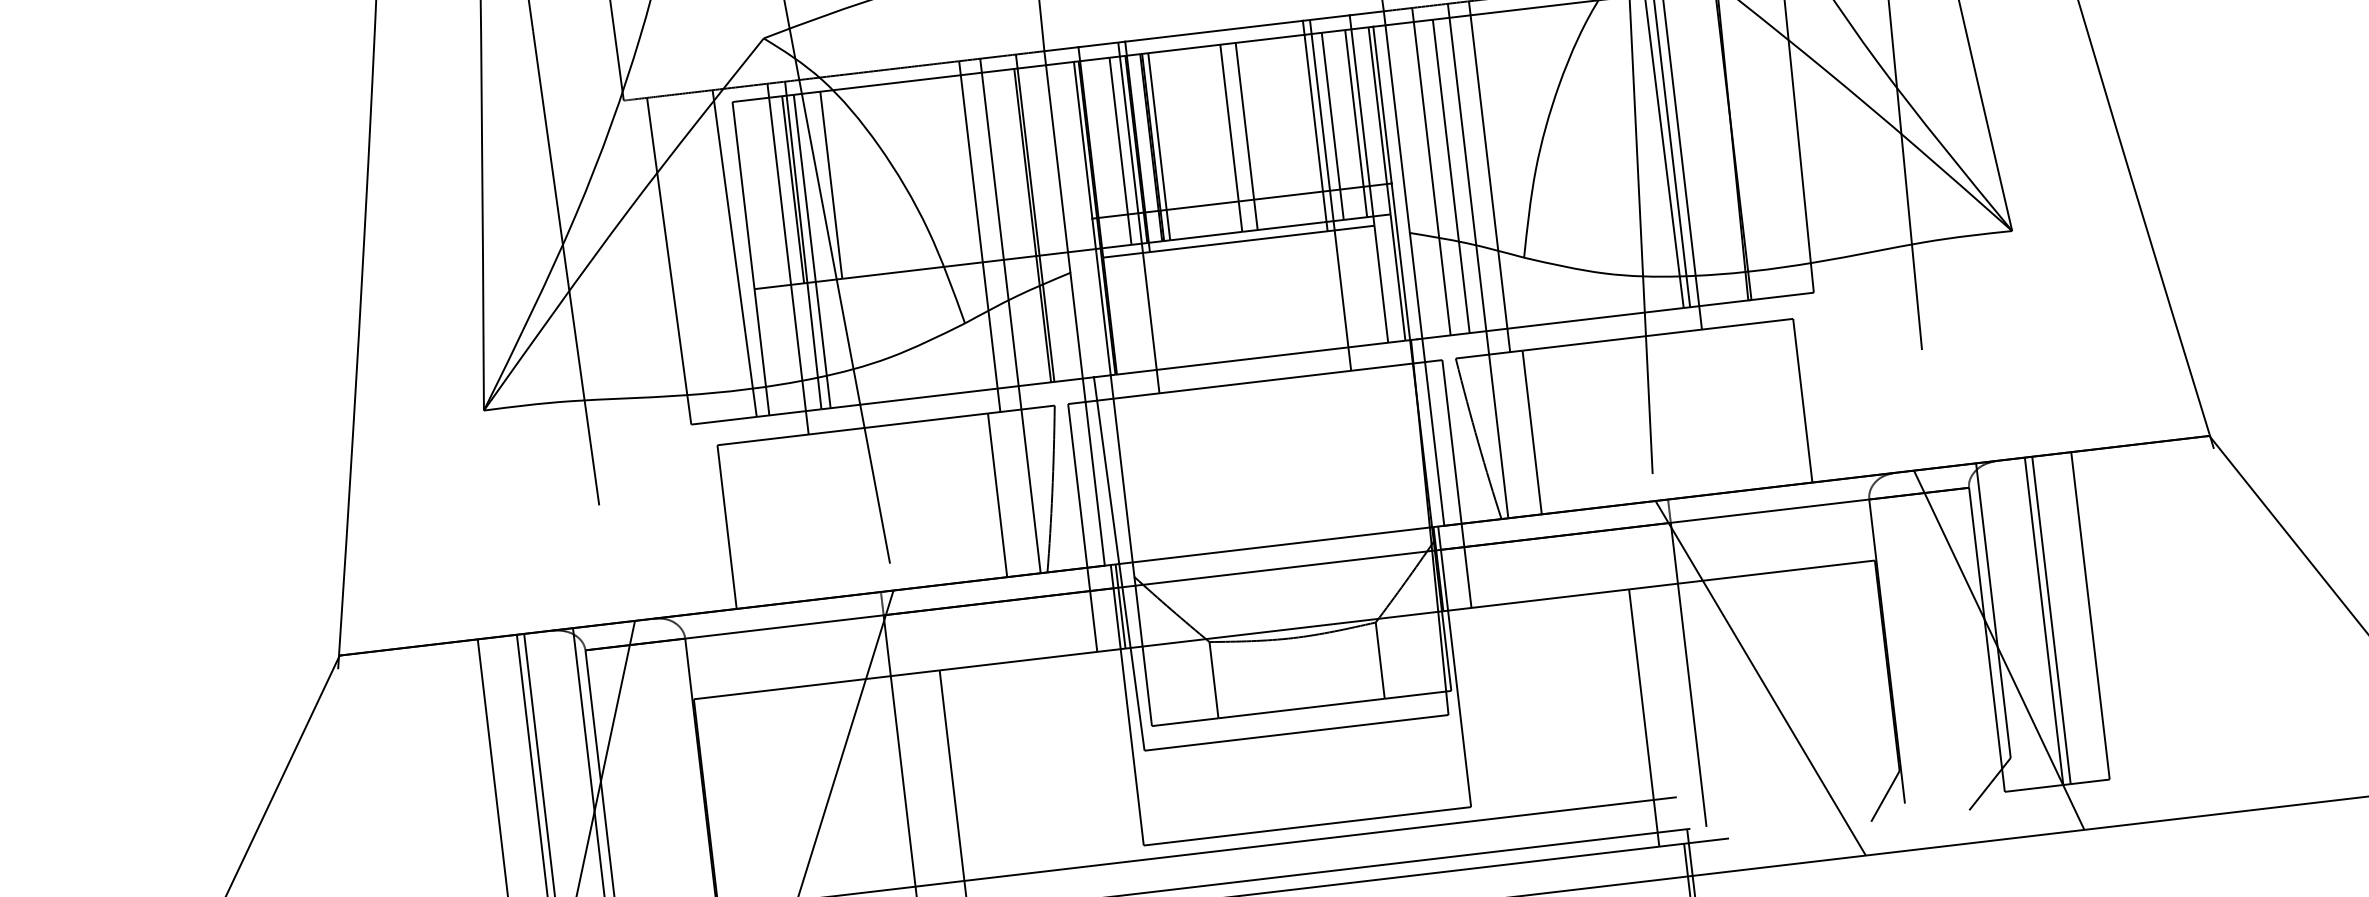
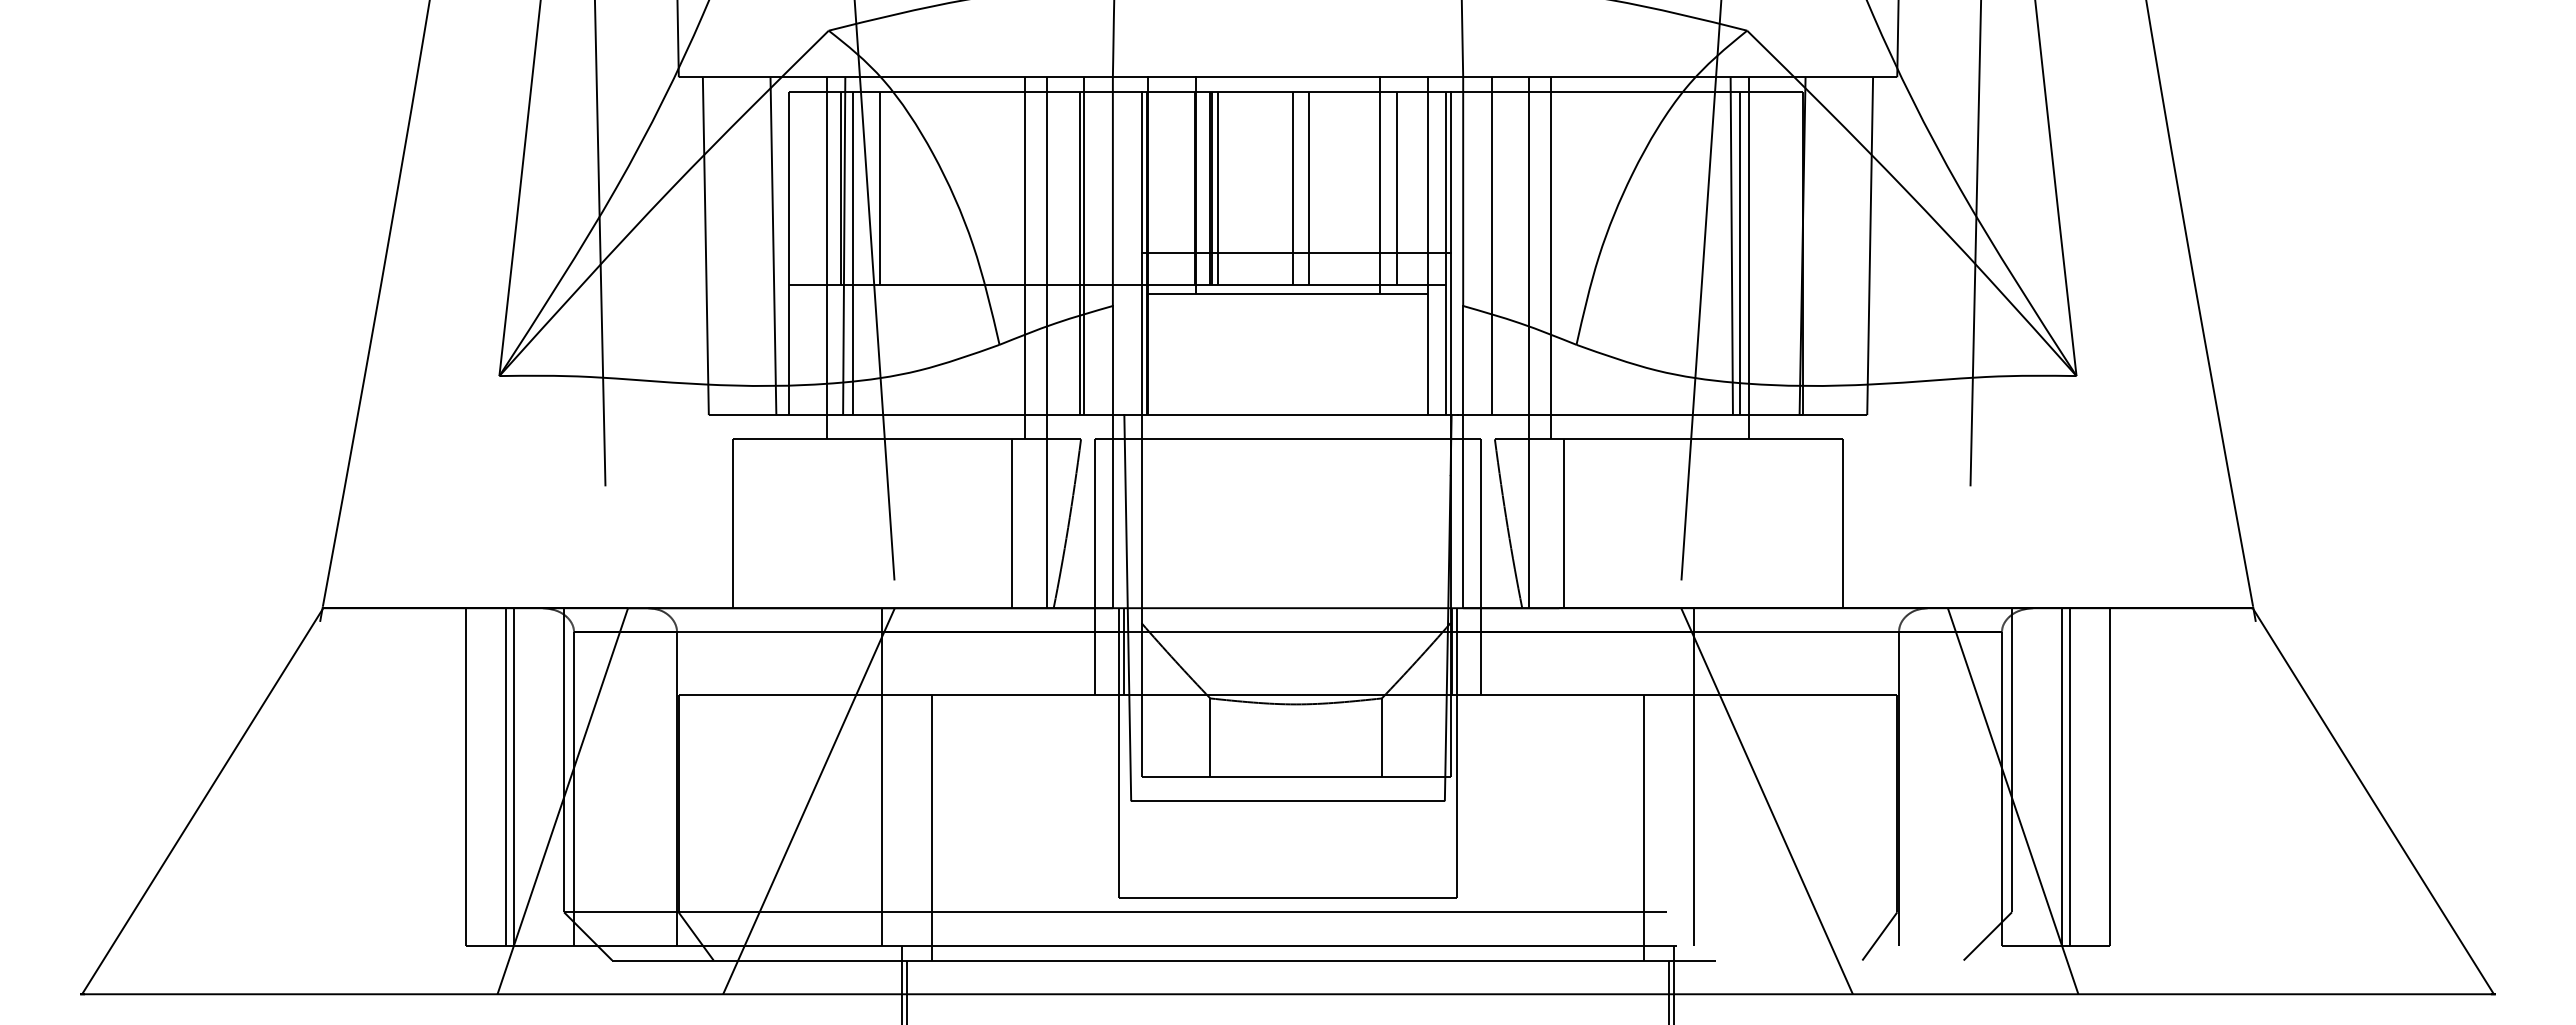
line: (1356, 122) -> (1421, 187), removed
line: (1120, 150) -> (1178, 187), removed
line: (1451, 176) -> (1512, 253), removed
line: (1330, 195) -> (1386, 258), removed
line: (1139, 218) -> (1189, 258), removed

